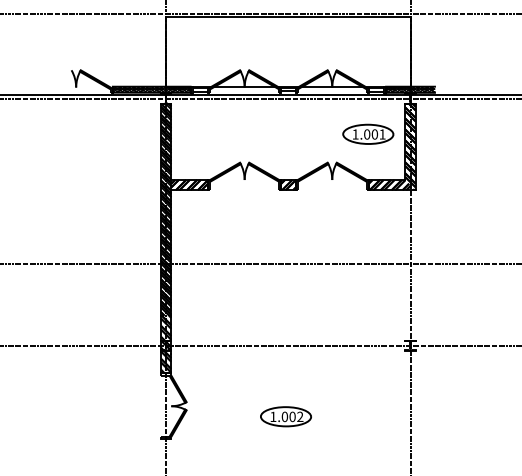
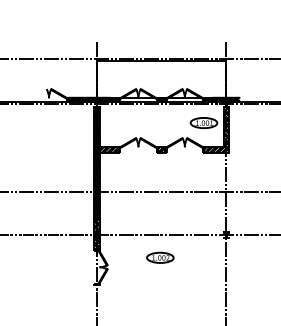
part: (286, 416) -> (160, 257), moved

